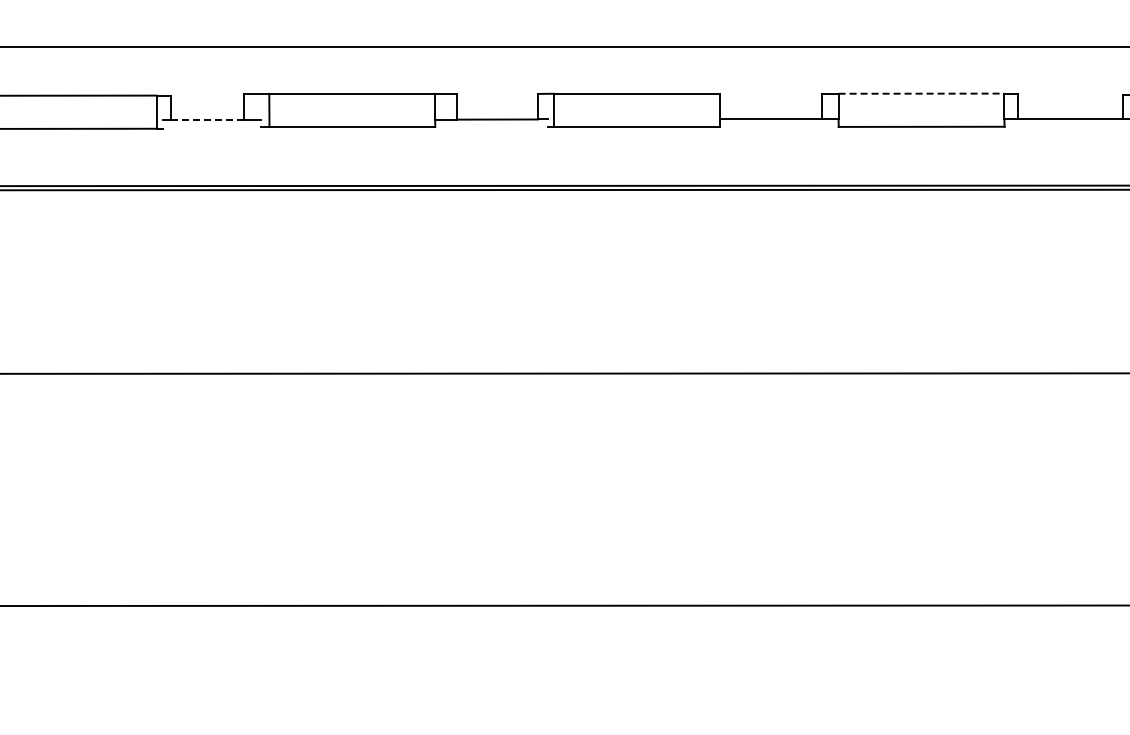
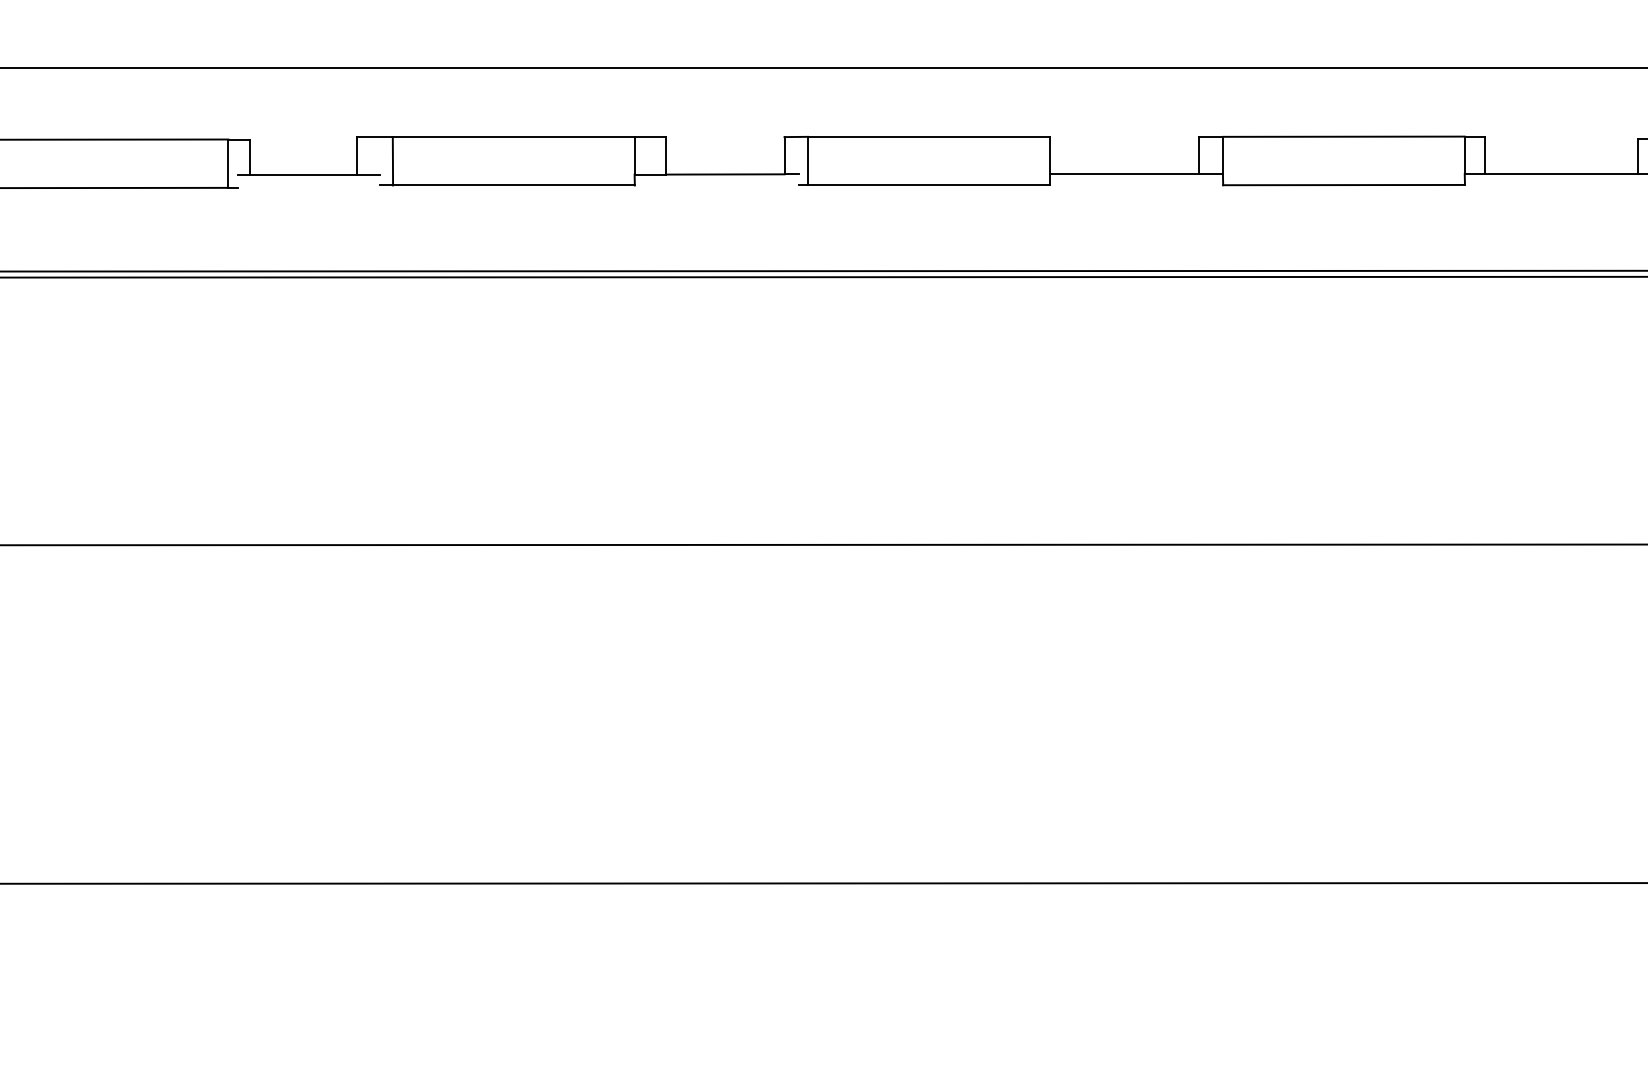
line: (921, 93) -> (1343, 136), dashed -> solid
line: (207, 119) -> (302, 174), dashed -> solid

